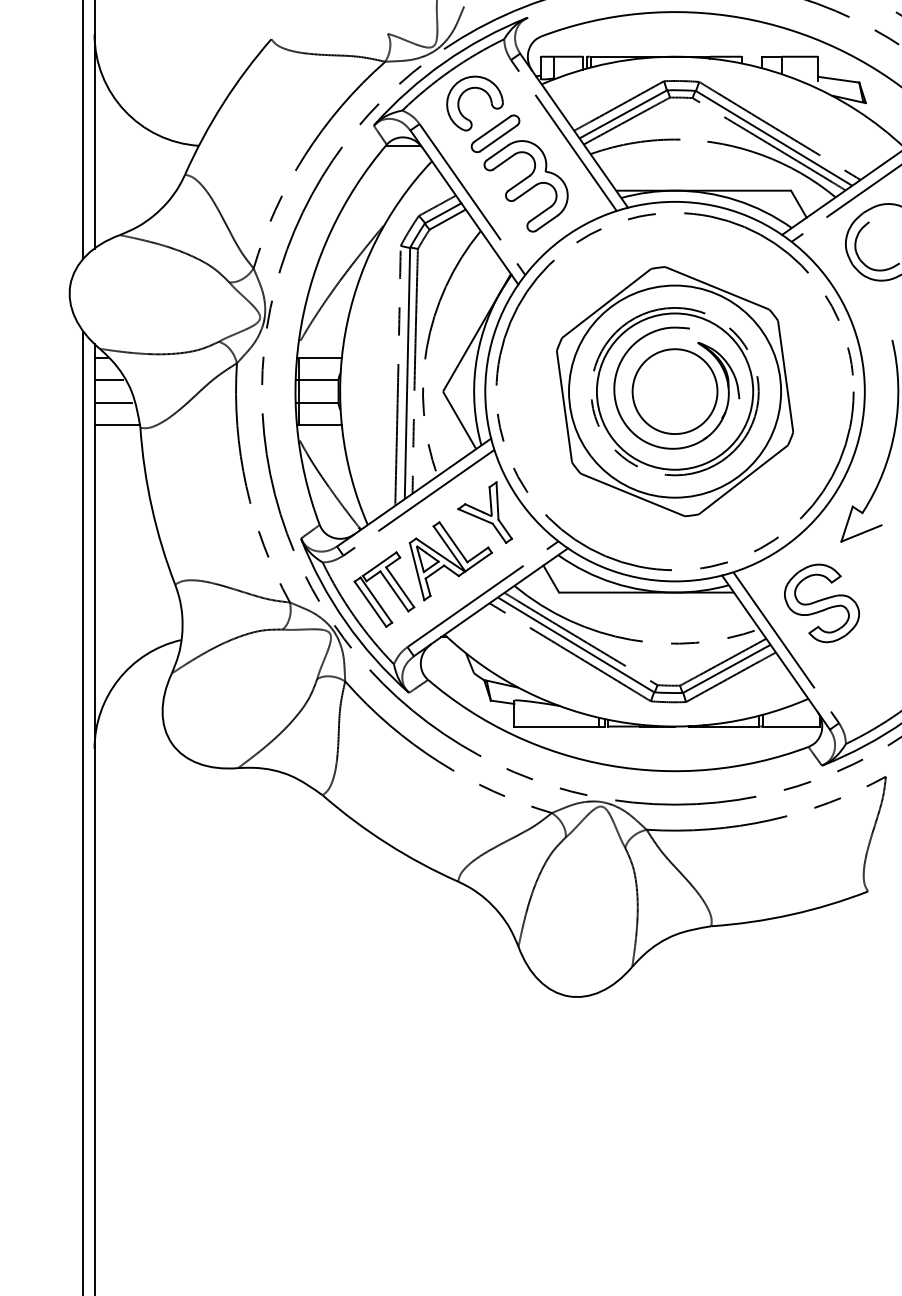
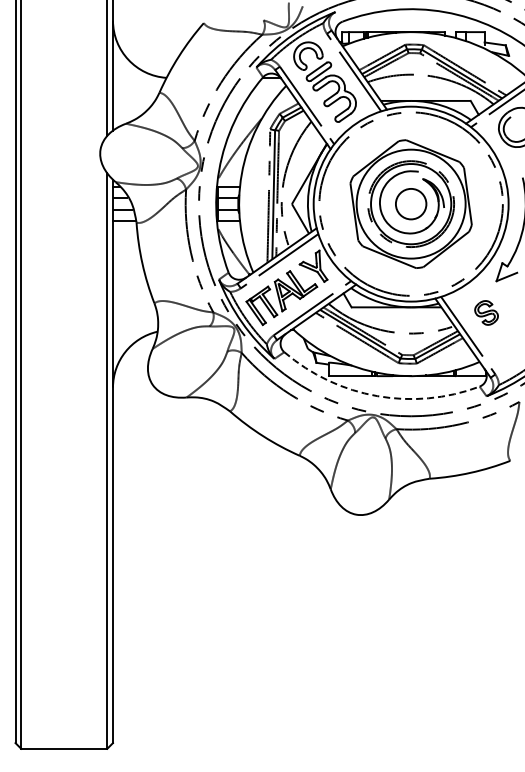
circle: (673, 390) -> (410, 203), size x0.7
part: (821, 602) -> (486, 312), size x0.6
arc: (609, 766) -> (377, 396), solid -> dashed

